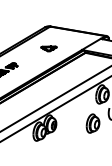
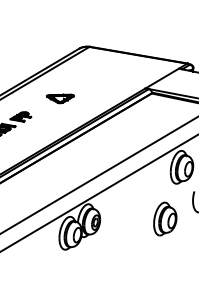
part: (48, 48) -> (59, 98), moved

